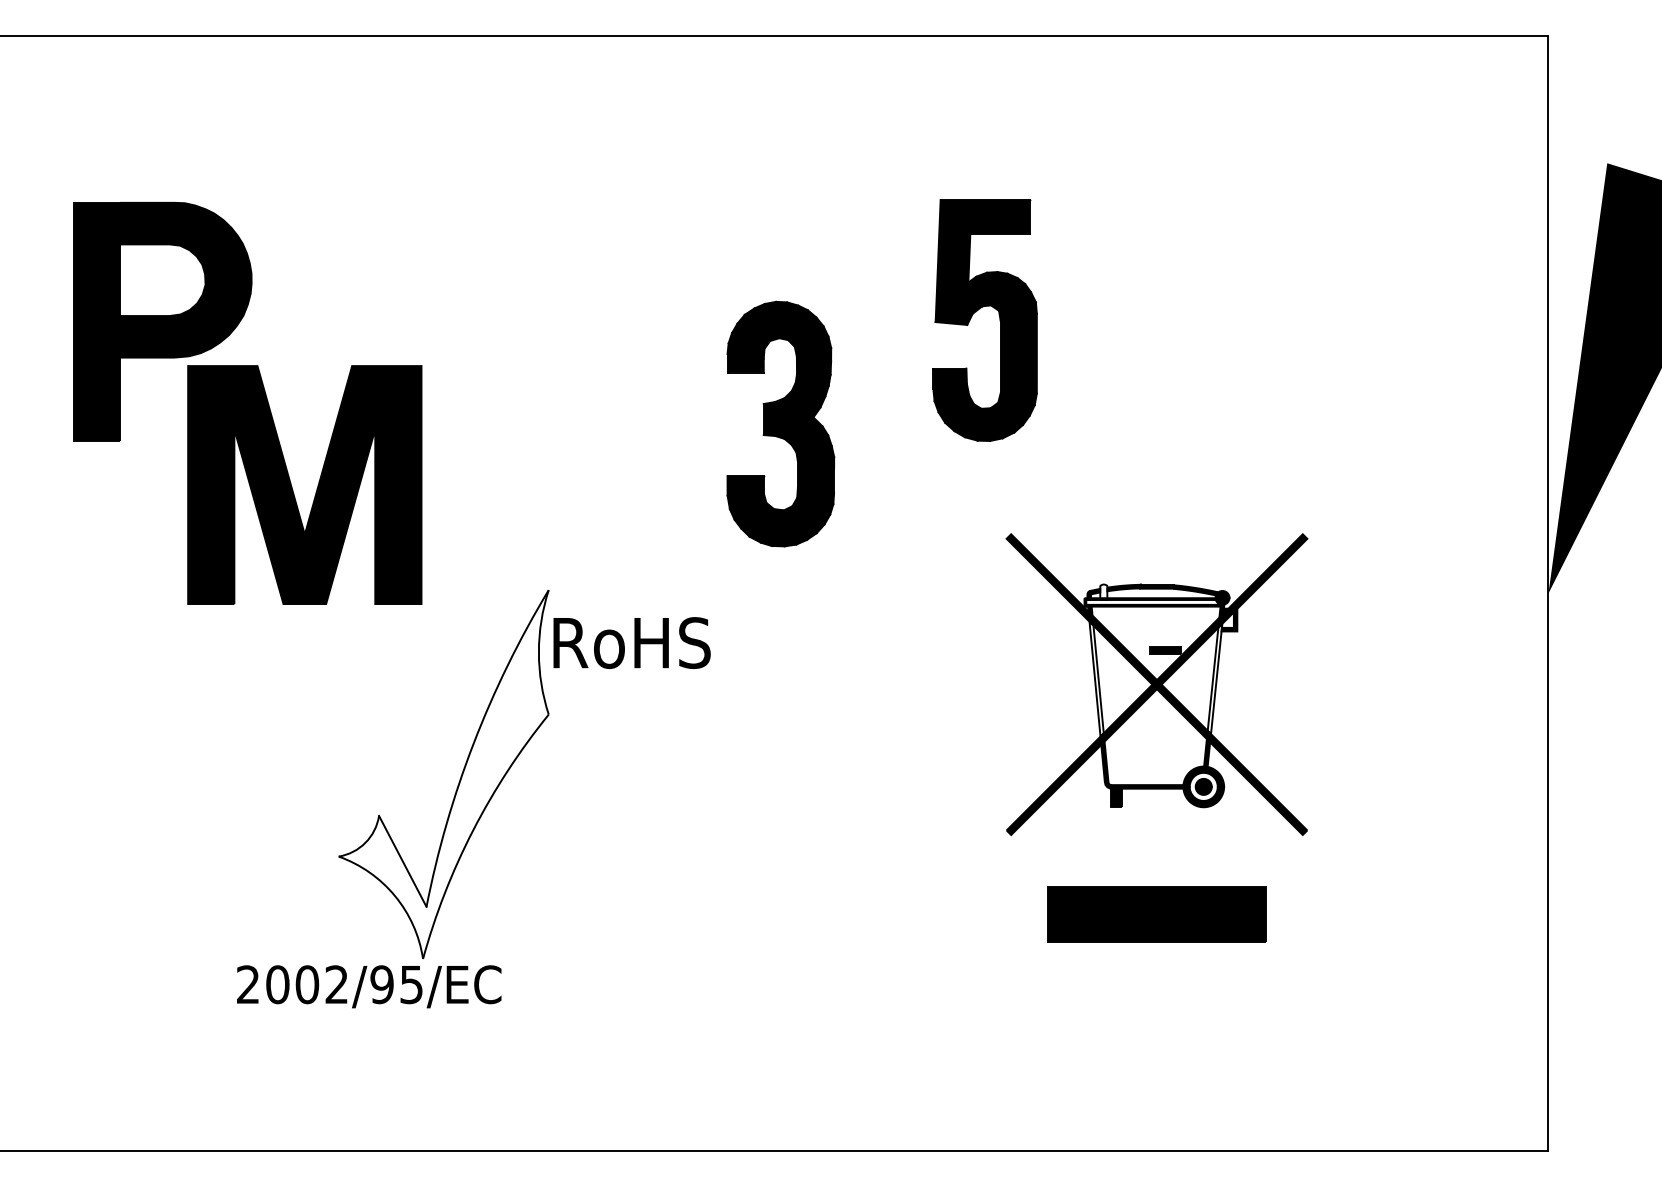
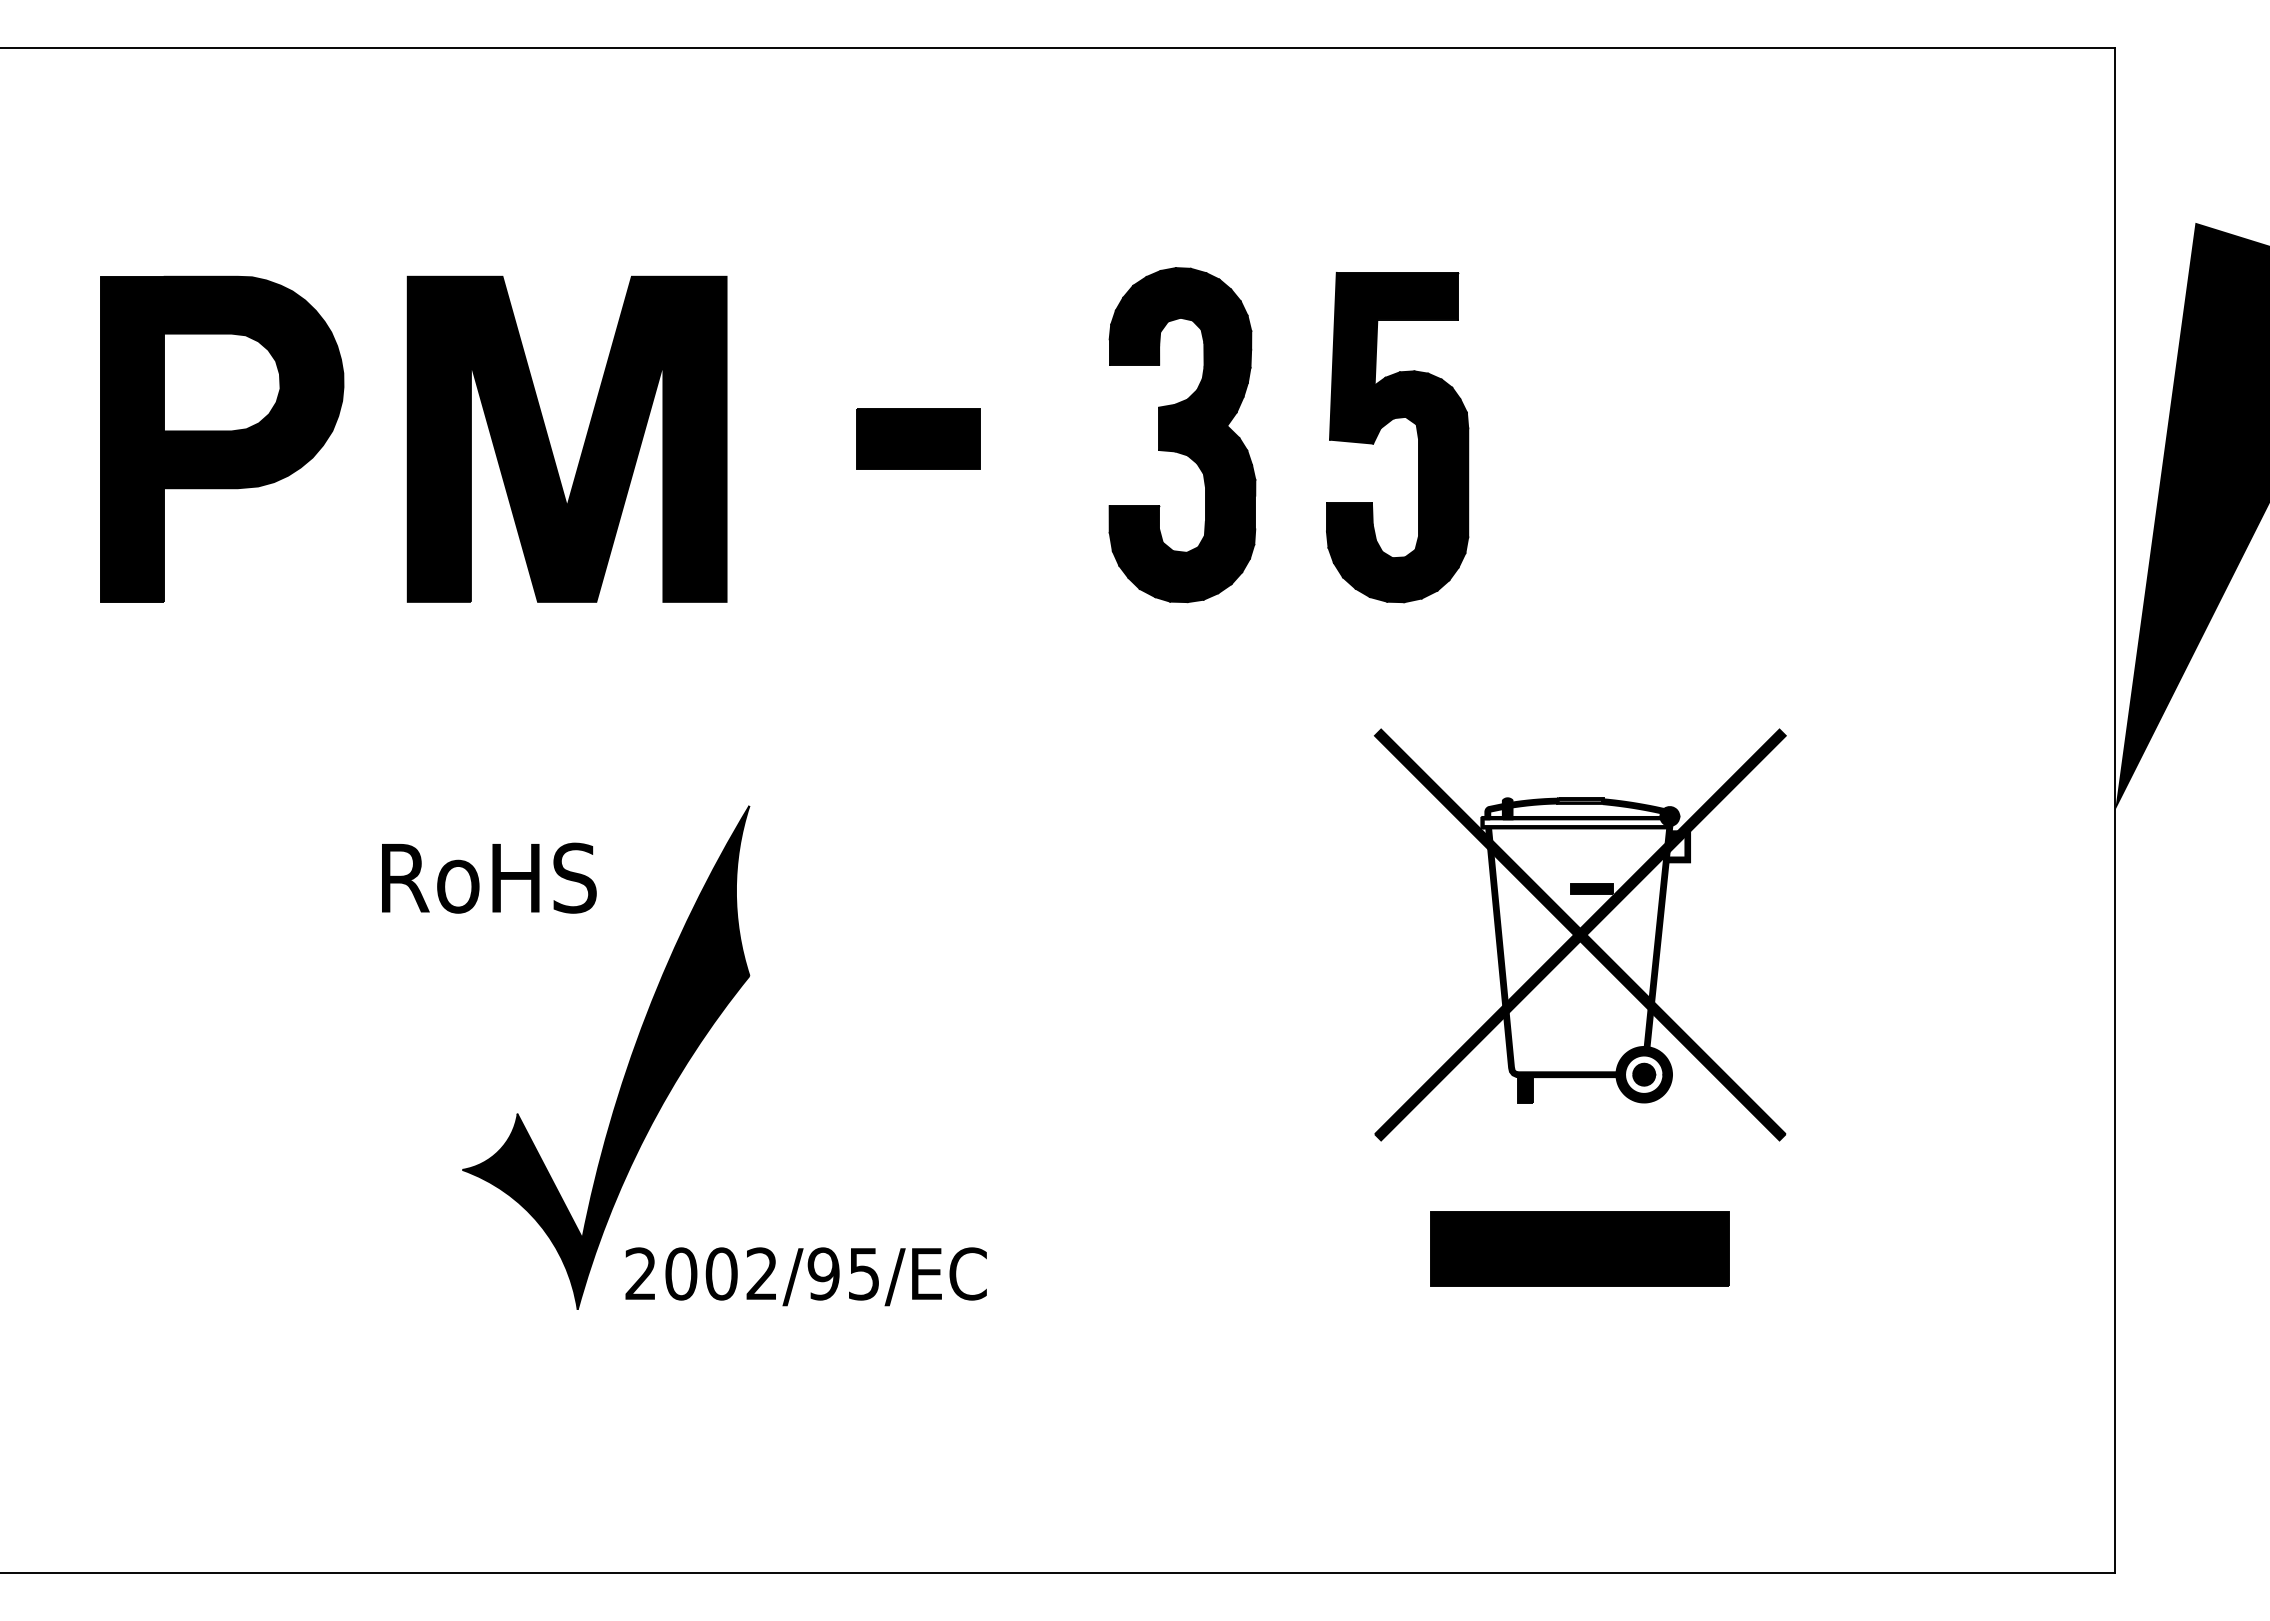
part: (977, 310) -> (1387, 424), moved
part: (672, 321) -> (918, 438), added
part: (780, 424) -> (1182, 435), moved
part: (292, 488) -> (550, 443), moved
fill: (1103, 592) -> (1507, 808), added
text: (632, 642) -> (489, 877), moved
fill: (1214, 678) -> (1659, 926), added
fill: (1096, 679) -> (1497, 927), added
fill: (443, 774) -> (605, 1057), added
text: (368, 986) -> (805, 1276), moved

